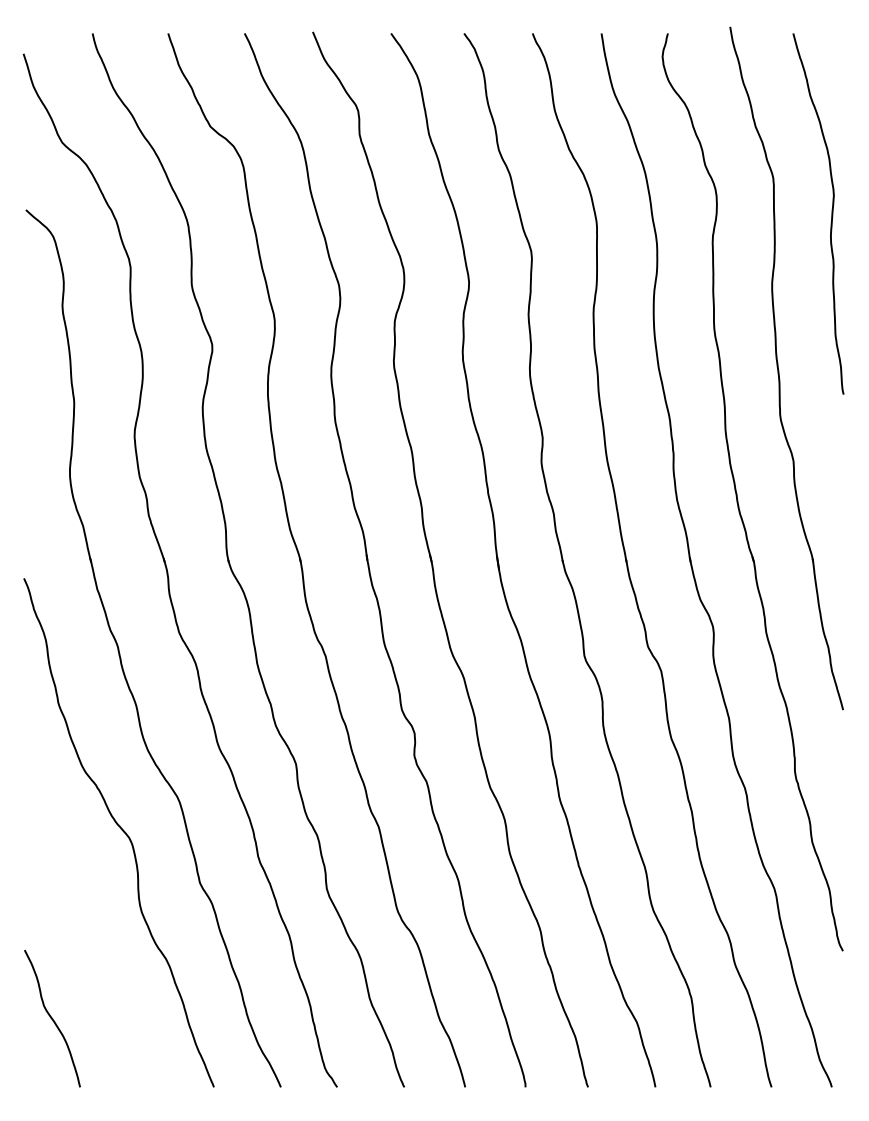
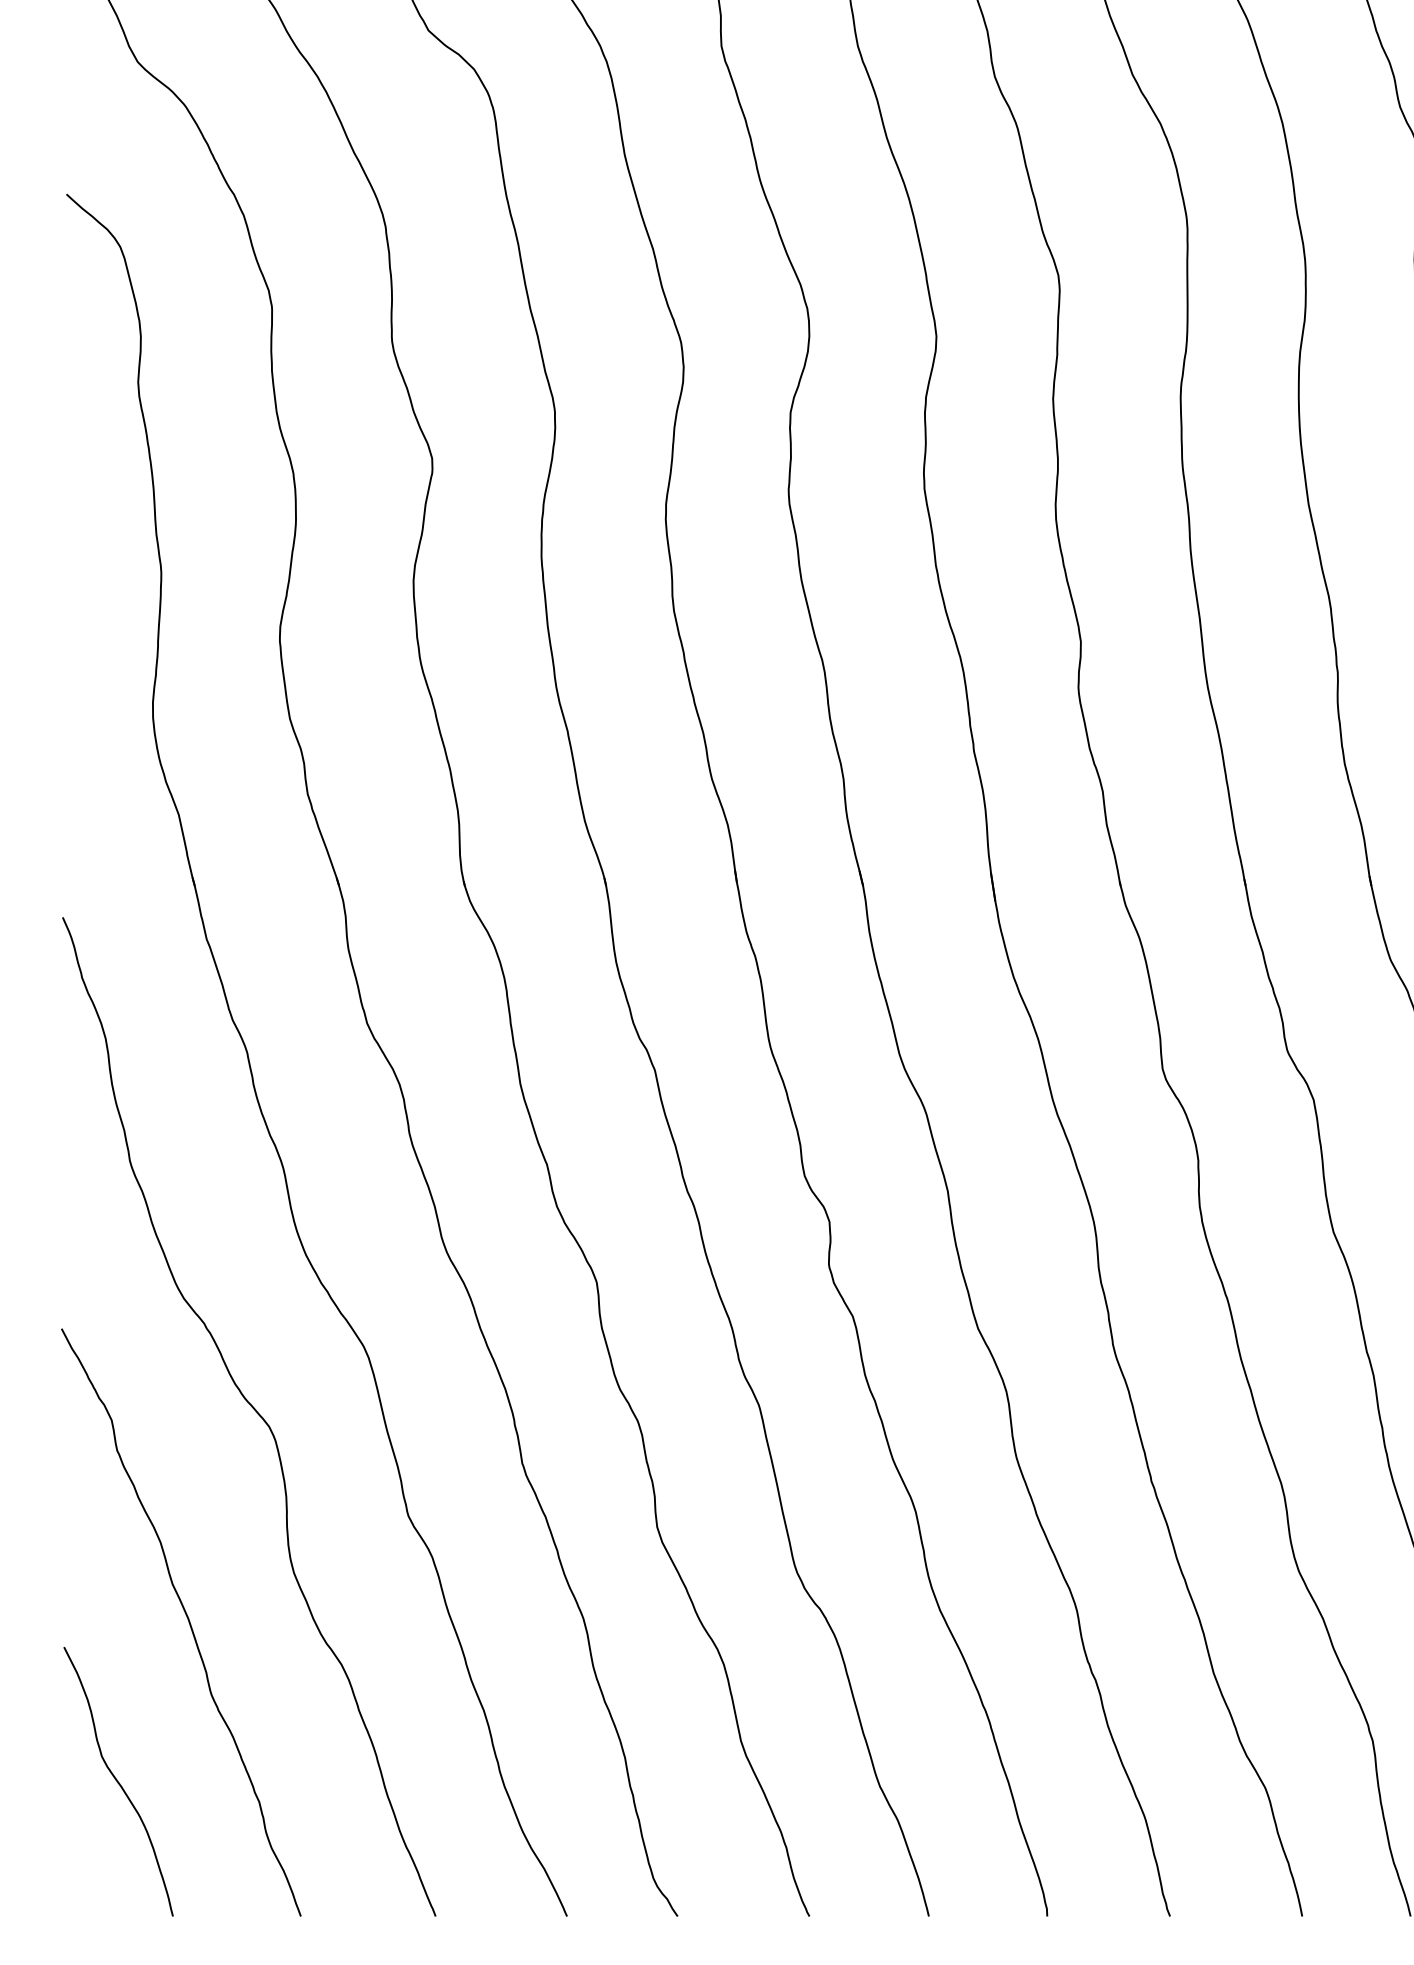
curve: (86, 935) -> (185, 1618), added

